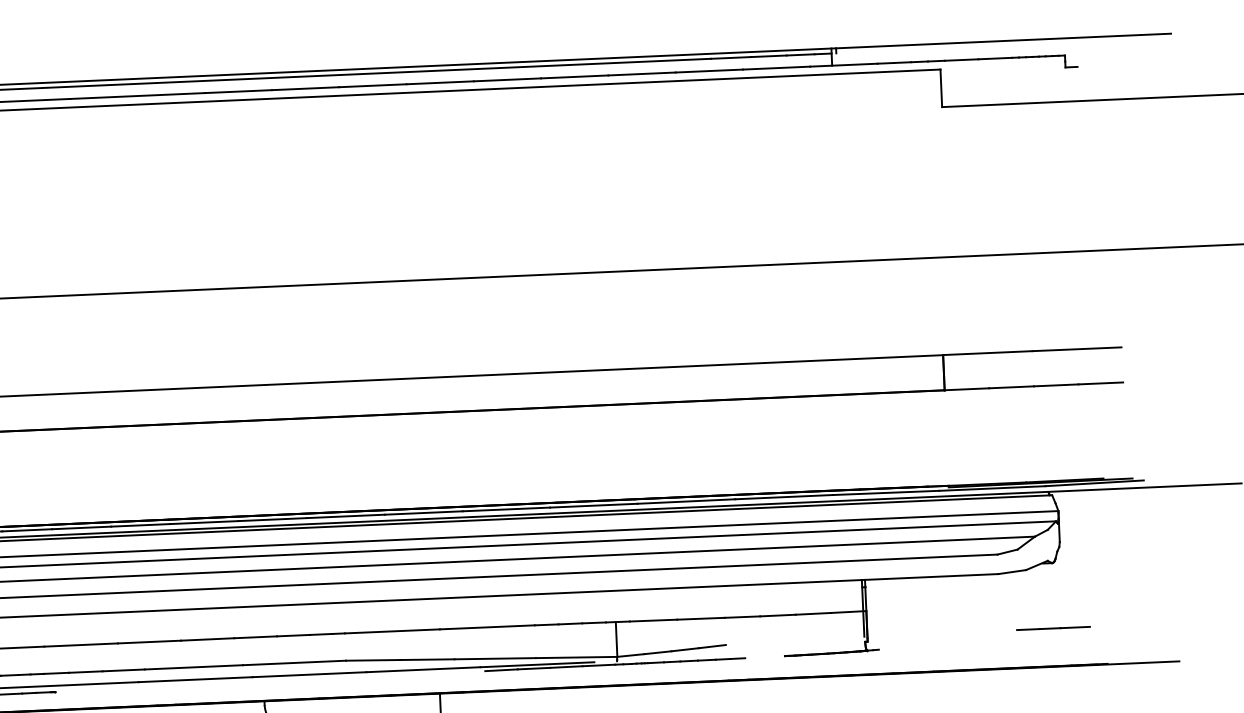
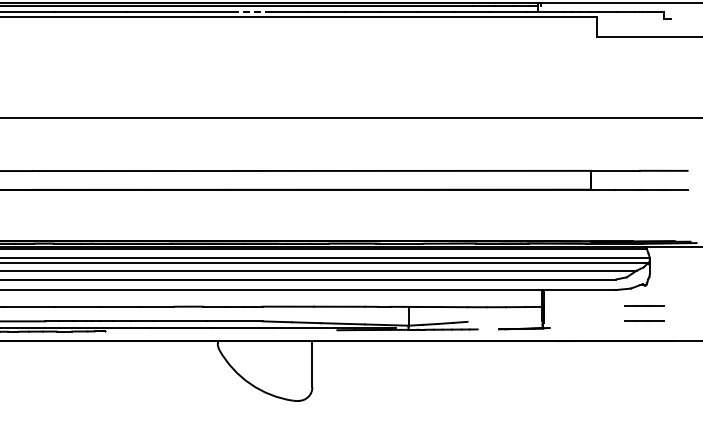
line: (304, 88) -> (253, 12), solid -> dashed
line: (1052, 600) -> (644, 305), added

